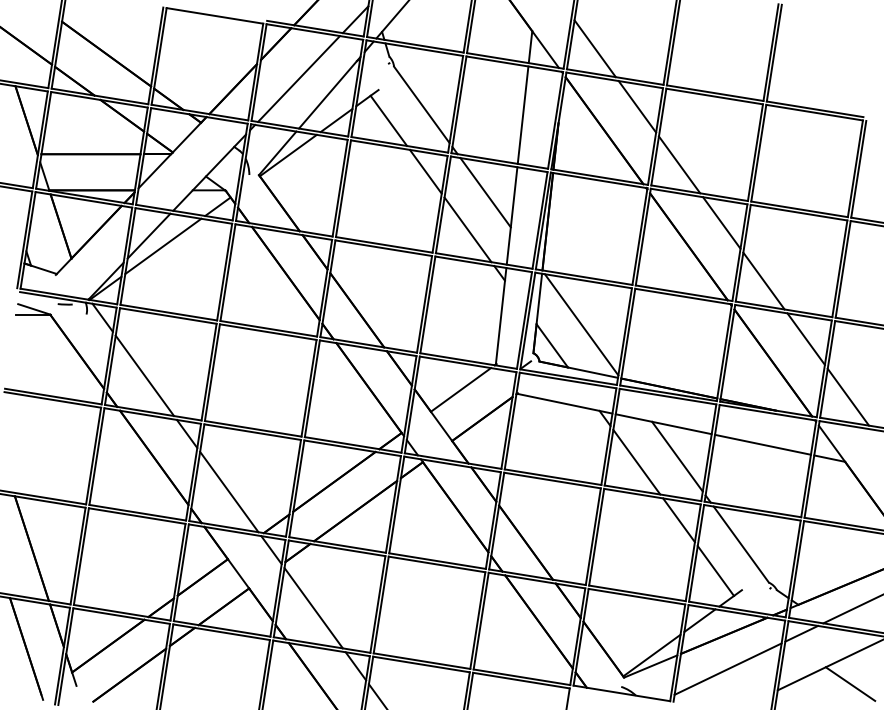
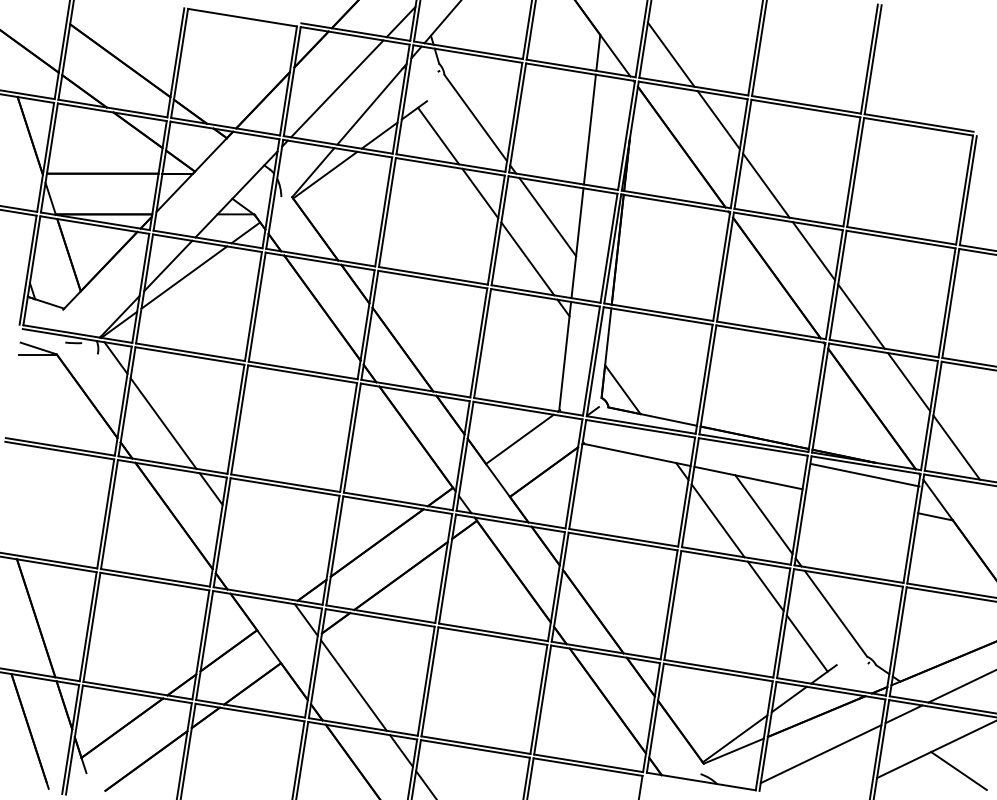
line: (581, 324) -> (655, 365), removed
line: (763, 445) -> (865, 475), moved
line: (229, 492) -> (258, 554), removed

